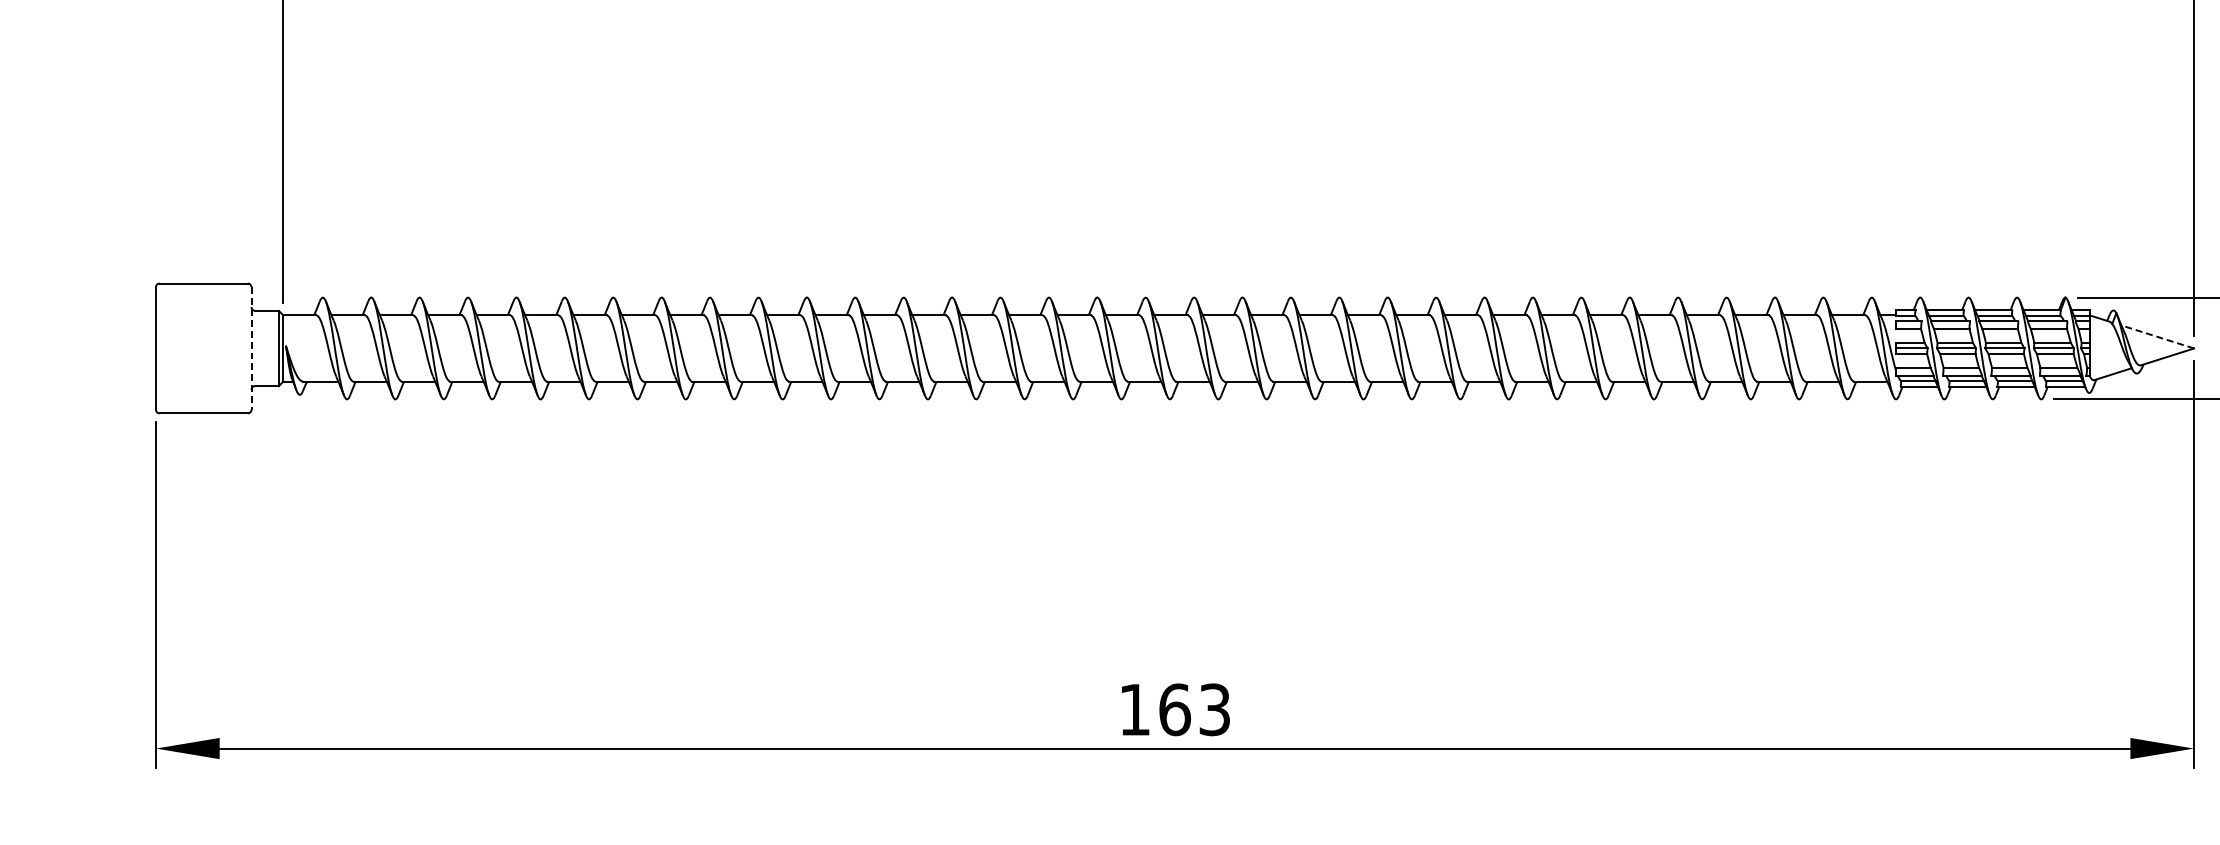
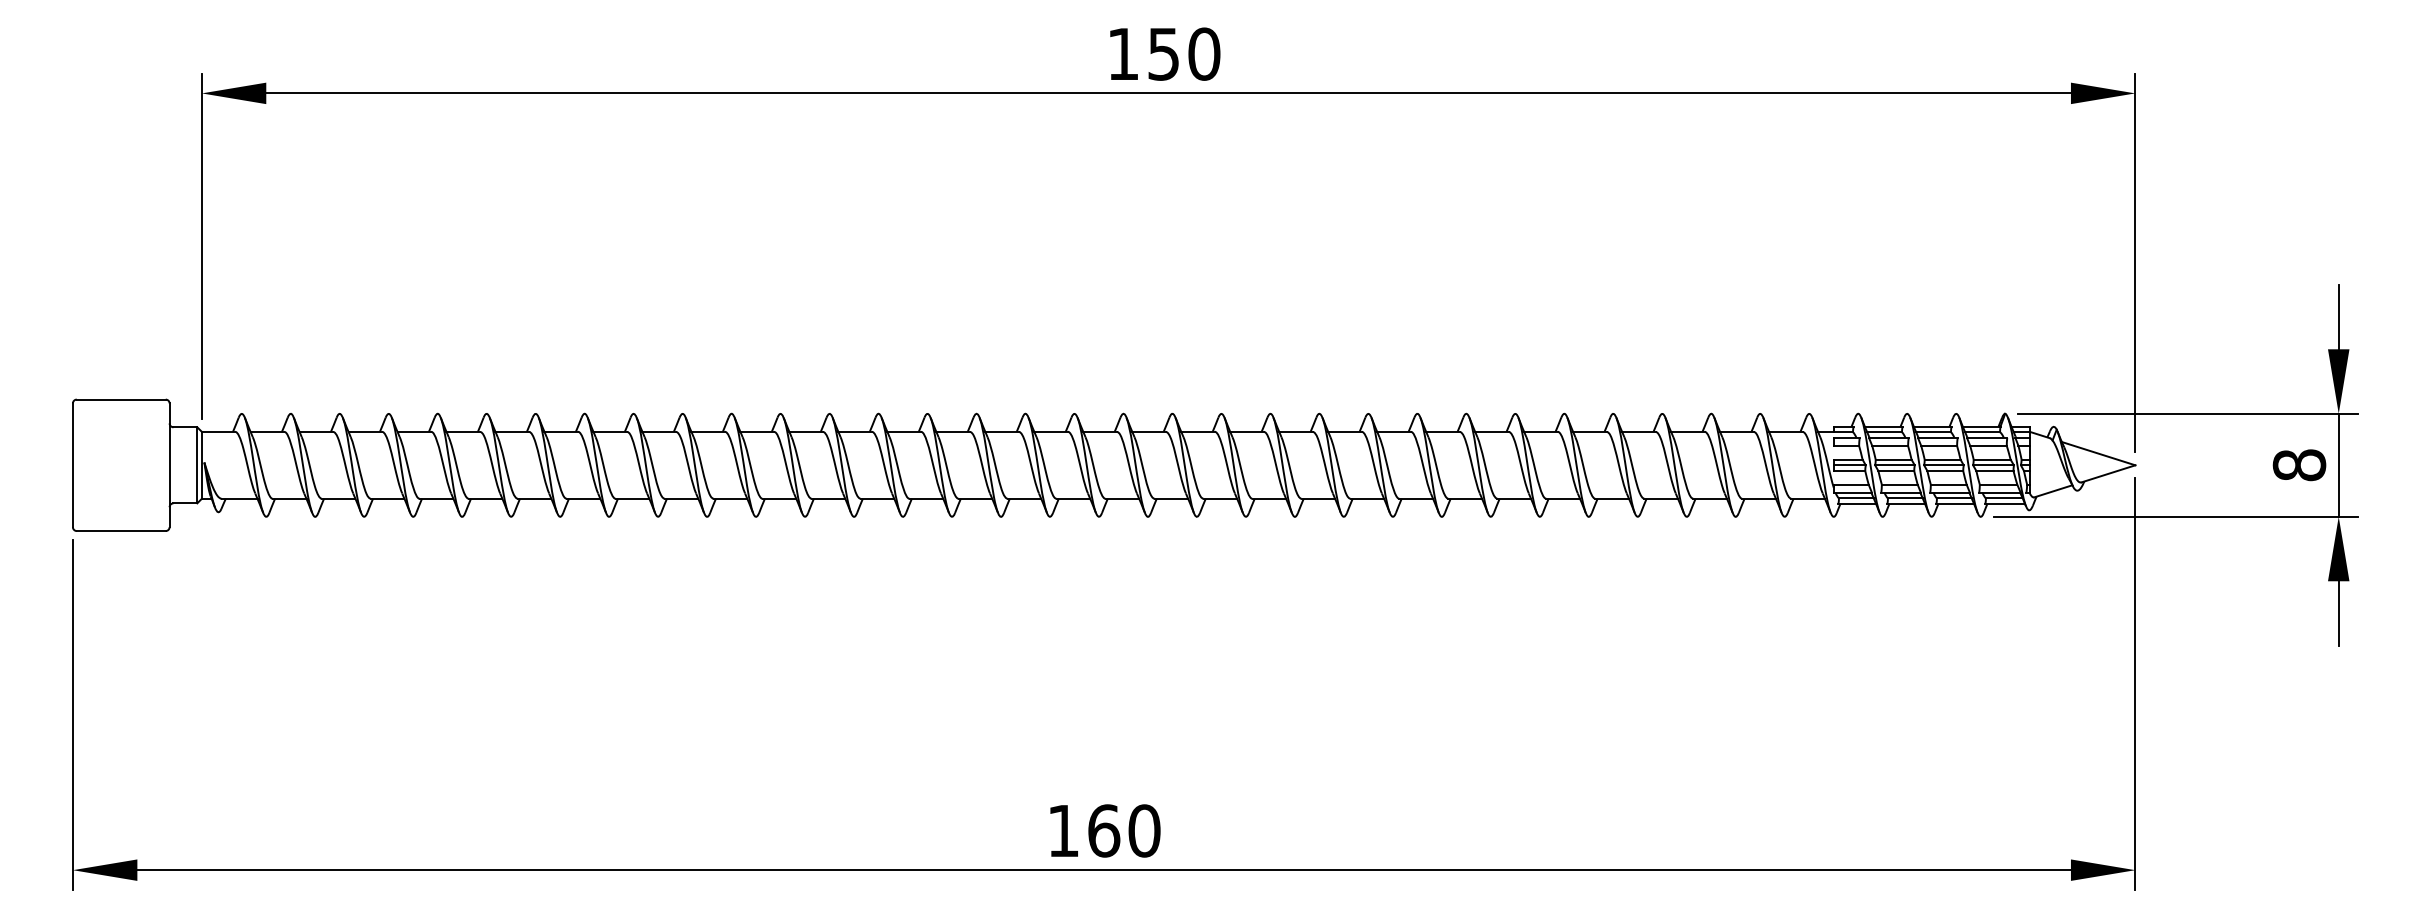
line: (2157, 336) -> (2098, 453), dashed -> solid
line: (251, 348) -> (169, 465), dashed -> solid
text: (1214, 709) -> (1144, 830), 163 -> 160

